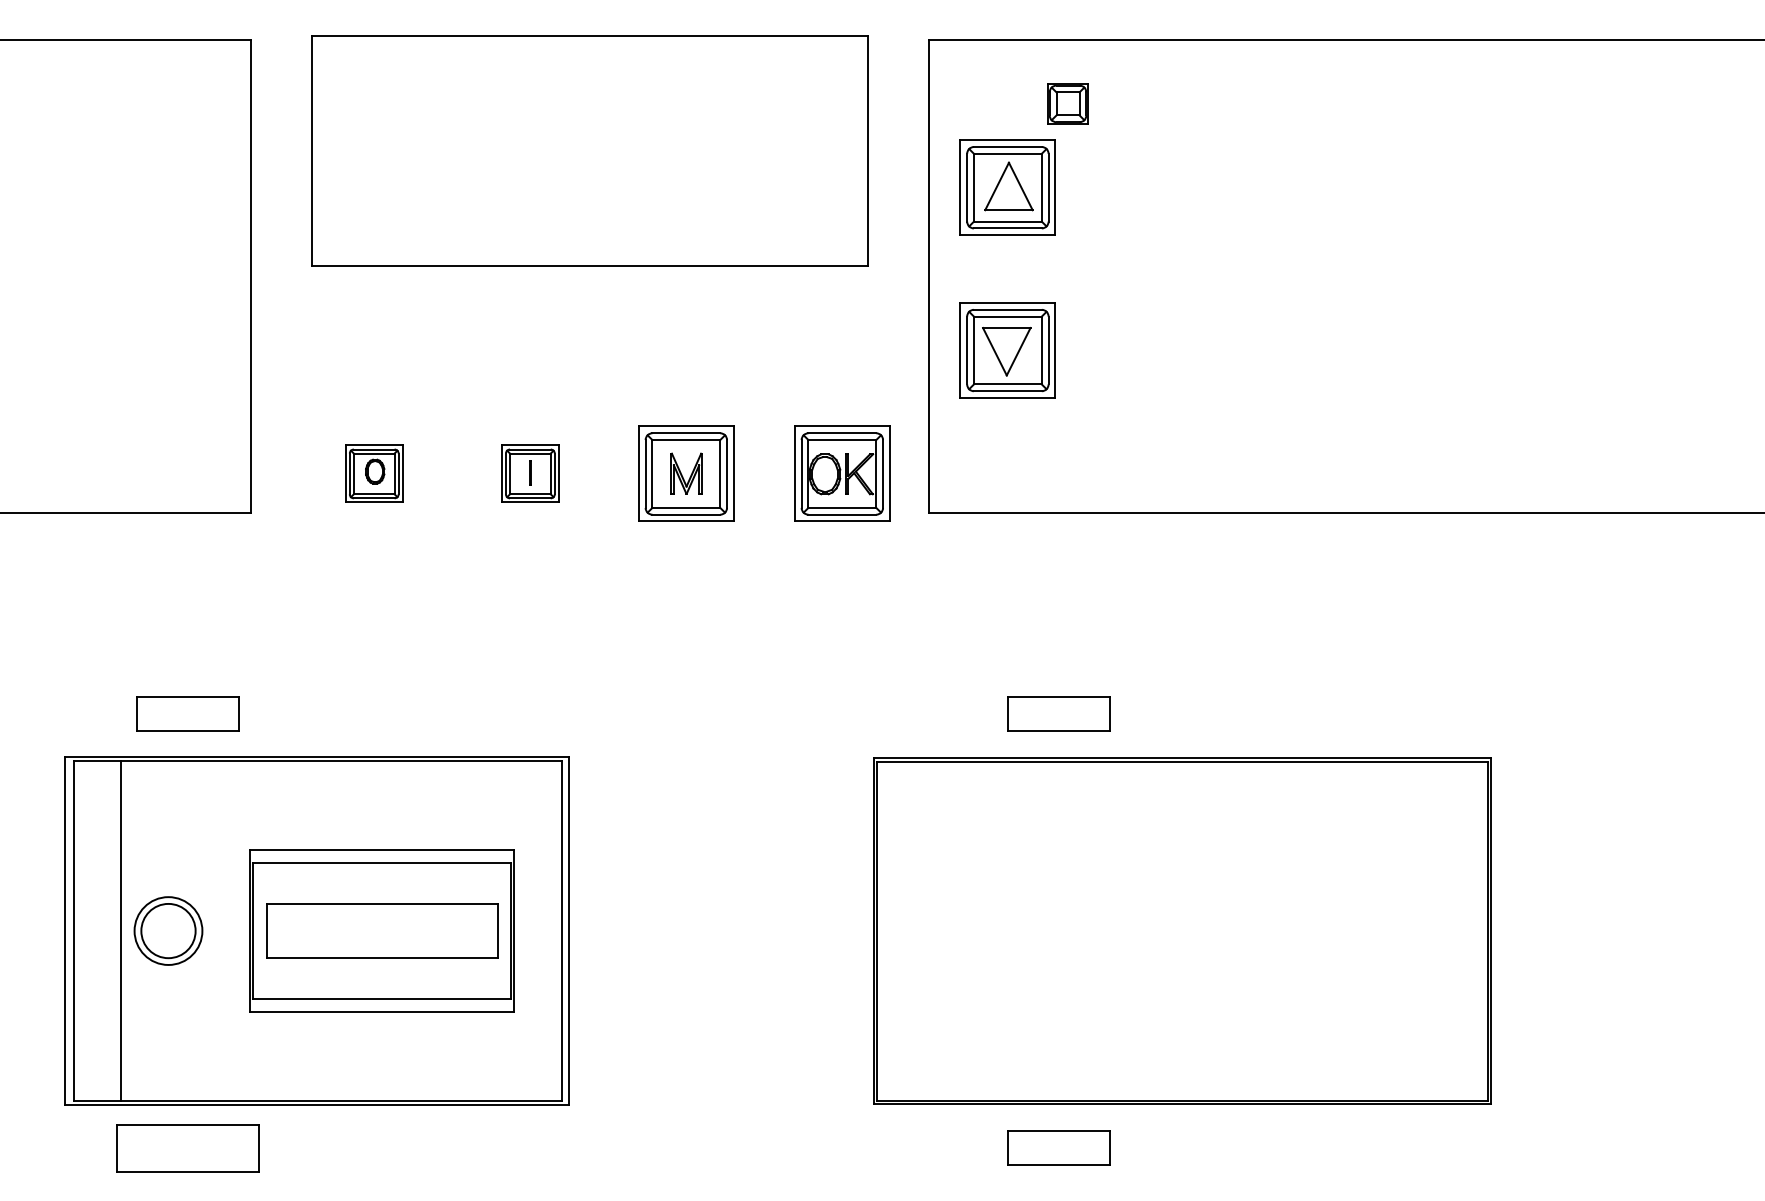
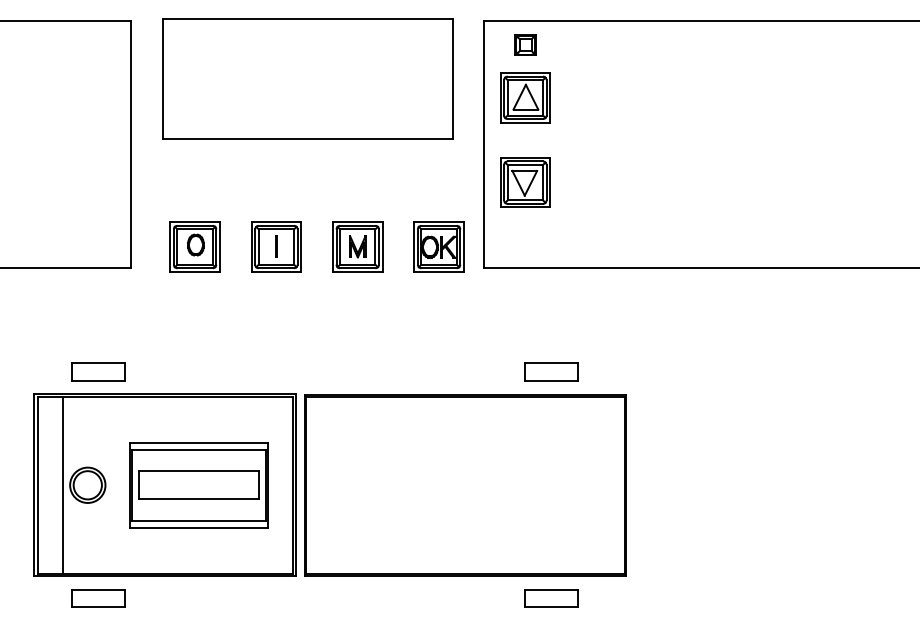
part: (1067, 102) -> (525, 44), moved
part: (373, 472) -> (194, 246), size x1.67
part: (530, 472) -> (276, 246), size x1.67
part: (1182, 931) -> (465, 485), moved
part: (188, 1148) -> (98, 598), size x0.71

